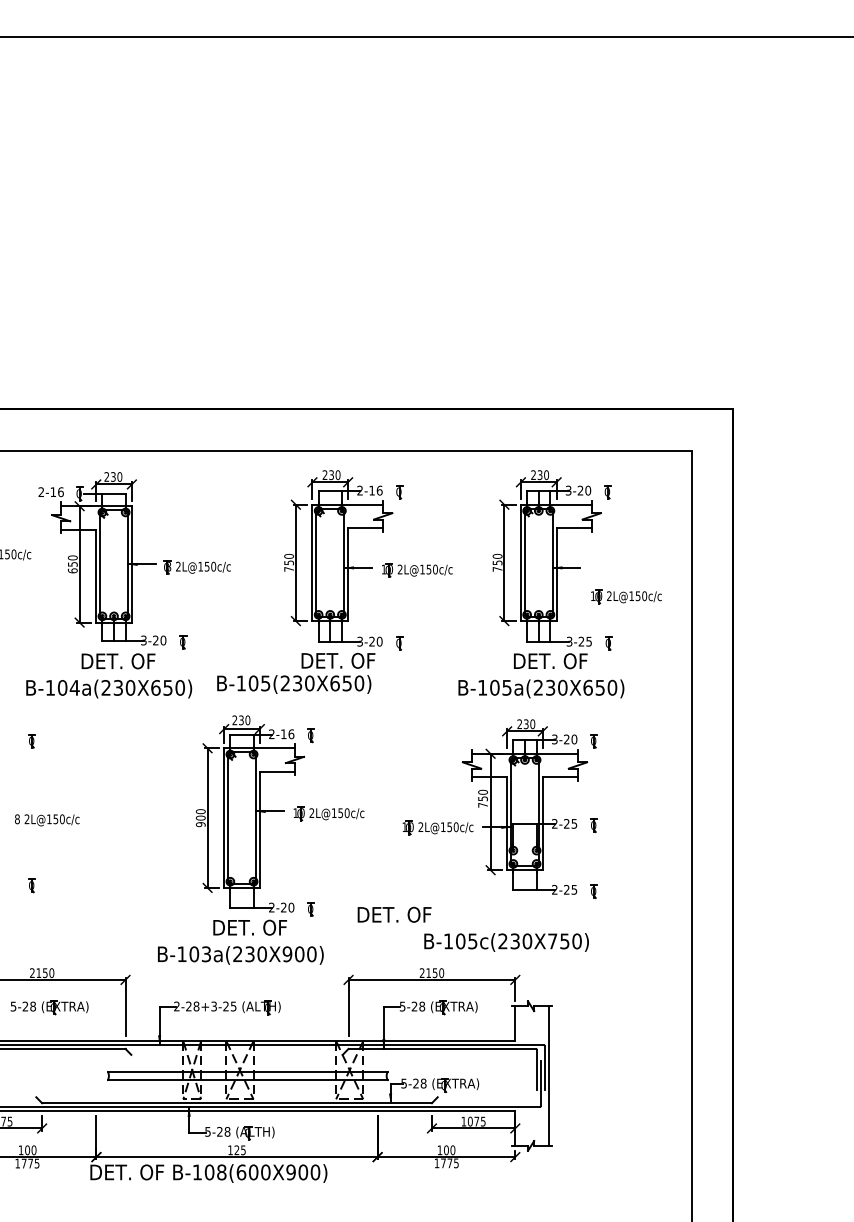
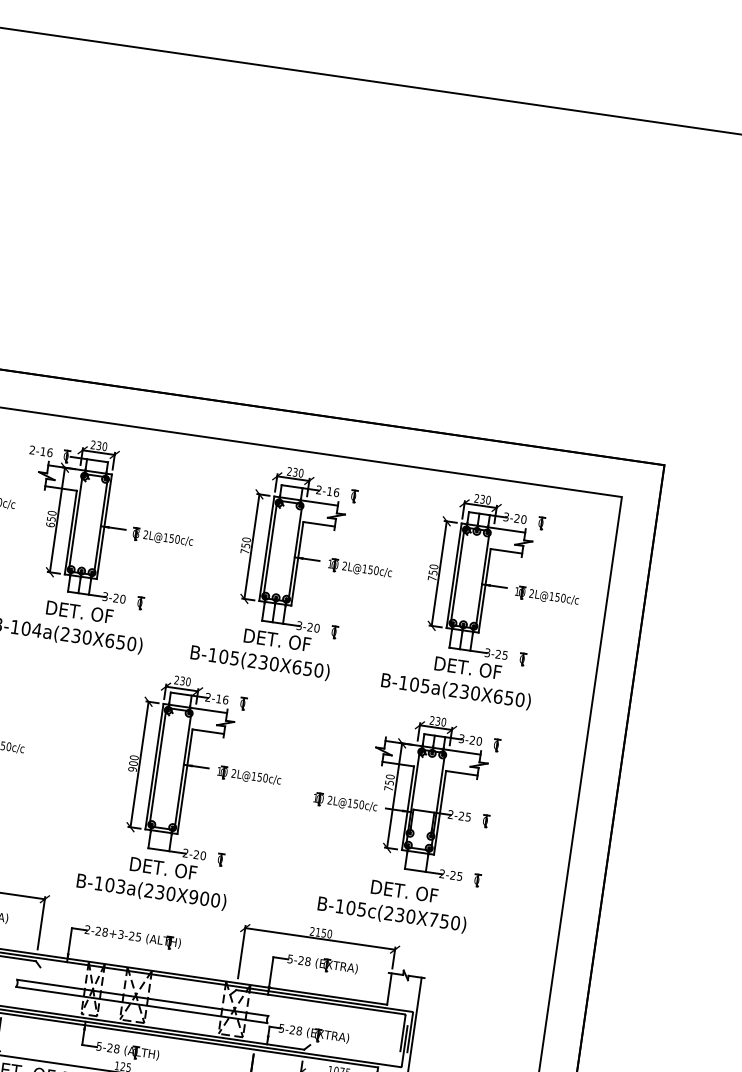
part: (626, 596) -> (547, 596), moved
text: (294, 684) -> (260, 663), moved
text: (394, 914) -> (404, 891), moved

